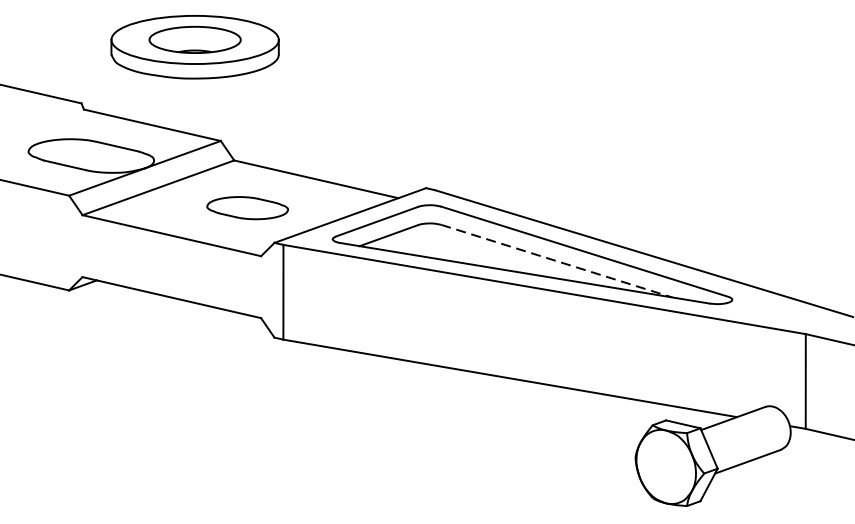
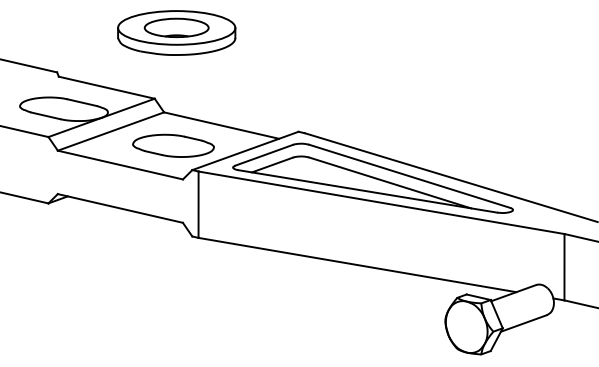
part: (194, 46) -> (176, 32), moved
part: (247, 207) -> (173, 145), size x1.43
line: (557, 260) -> (390, 182), dashed -> solid

